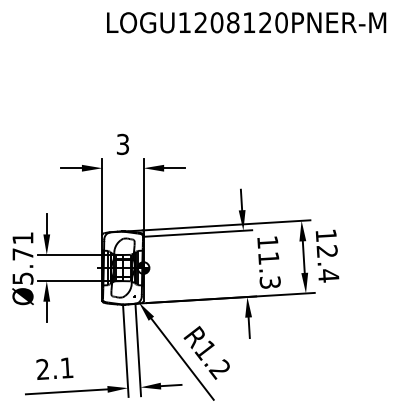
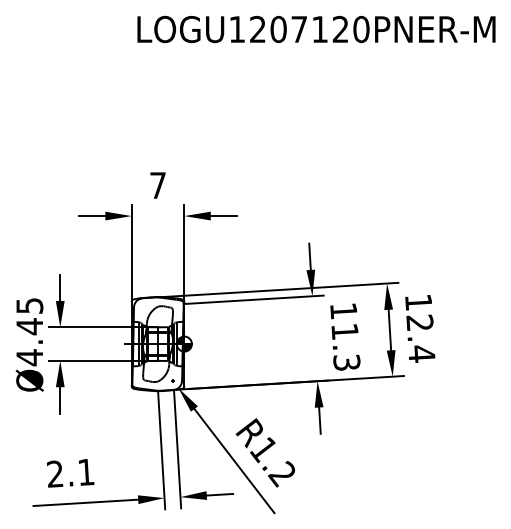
text: (233, 22) -> (299, 29), LOGU1208120PNER-M -> LOGU1207120PNER-M
text: (122, 144) -> (157, 185), 3 -> 7
text: (22, 259) -> (29, 332), Ø5.71 -> Ø4.45

